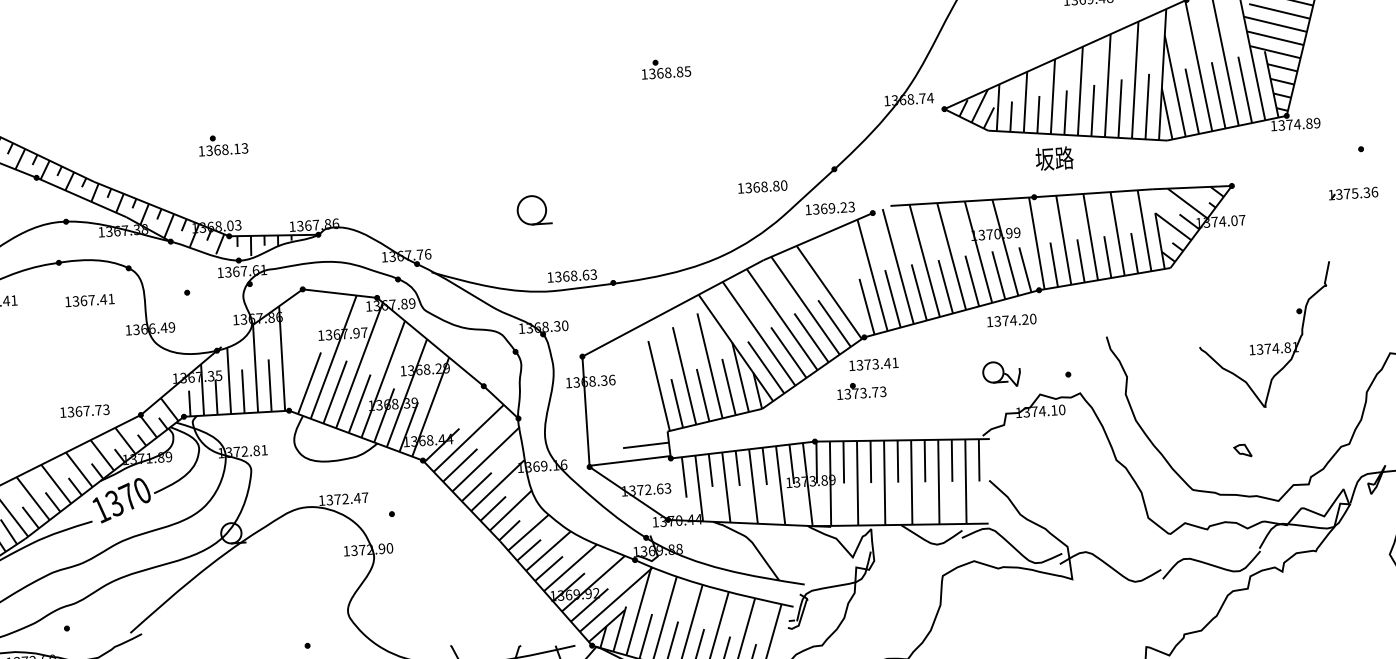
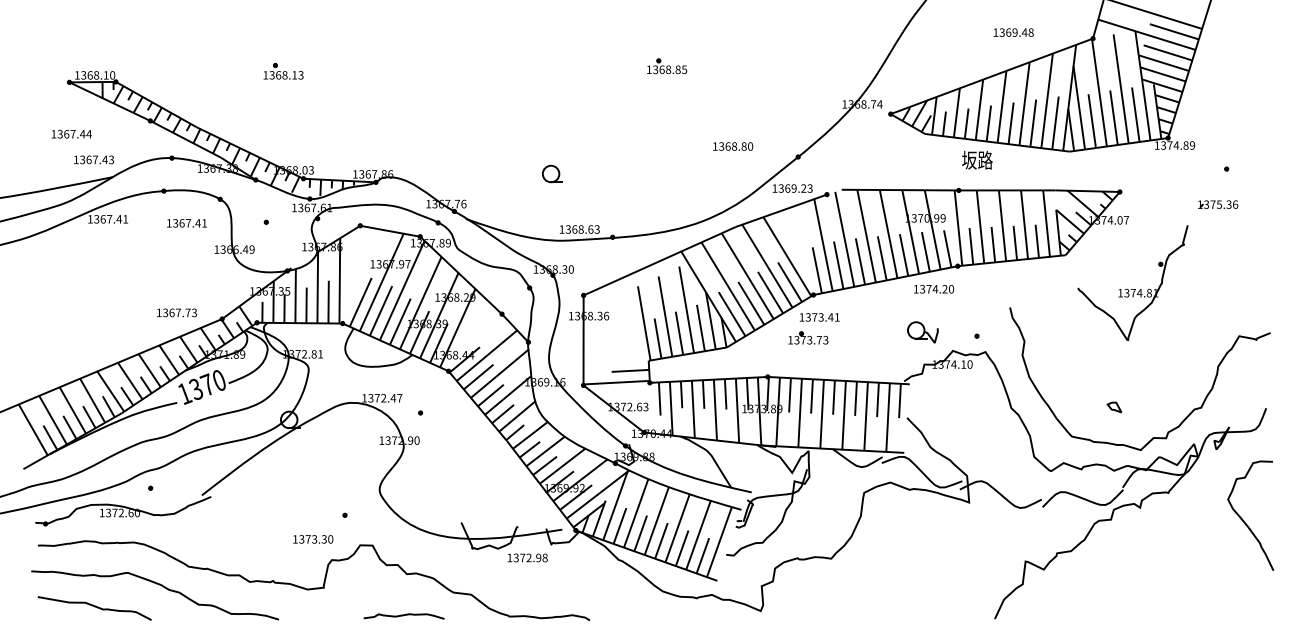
part: (223, 145) -> (283, 71), moved
text: (763, 186) -> (733, 146), moved
part: (534, 209) -> (552, 173), size x0.71
part: (1266, 337) -> (1132, 283), moved

